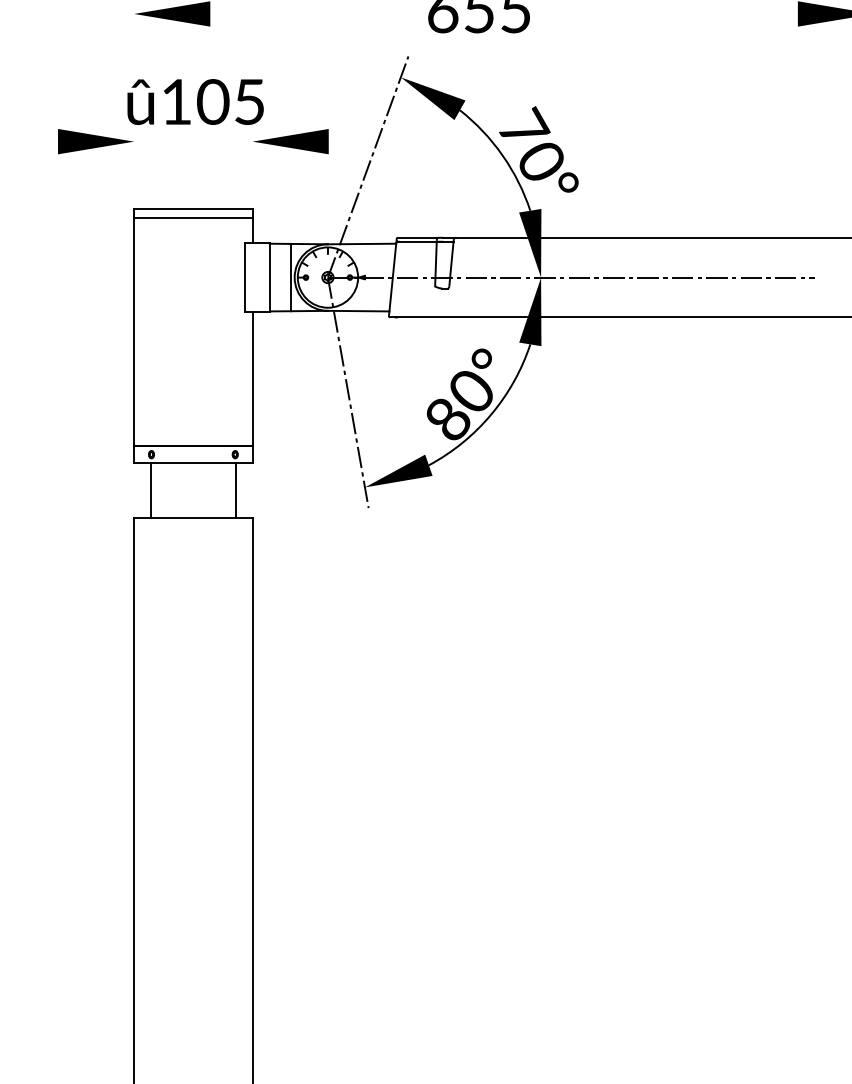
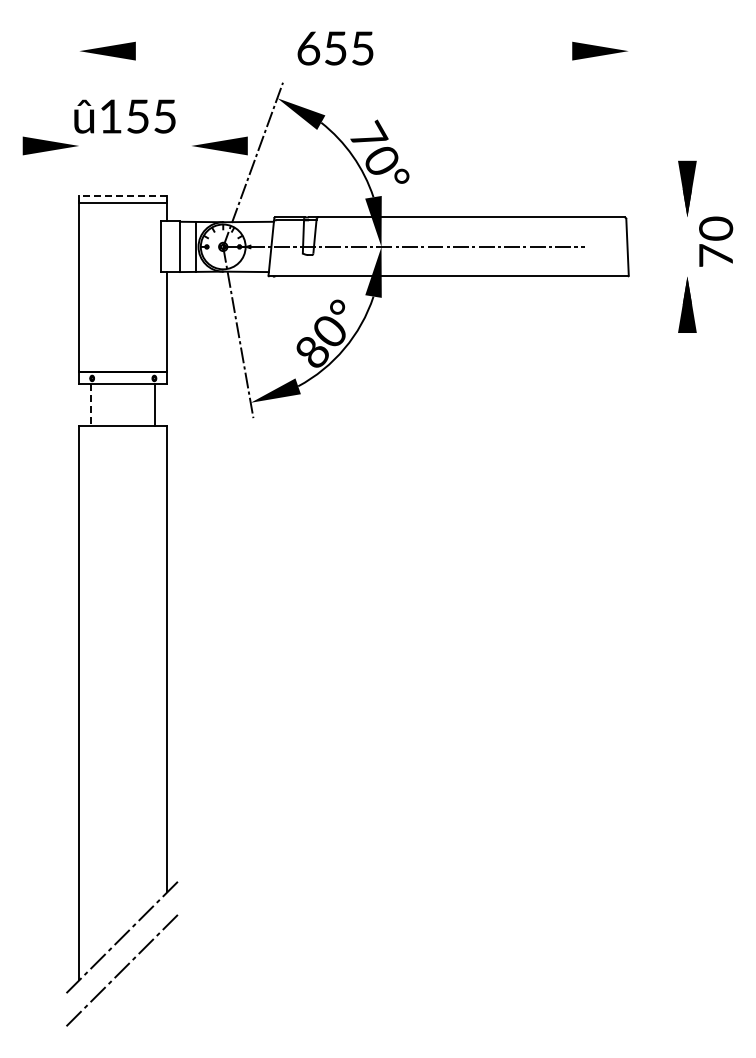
text: (213, 101) -> (138, 116), û105 -> û155
part: (290, 140) -> (219, 145), moved
line: (193, 209) -> (123, 196), solid -> dashed
line: (150, 489) -> (91, 404), solid -> dashed

